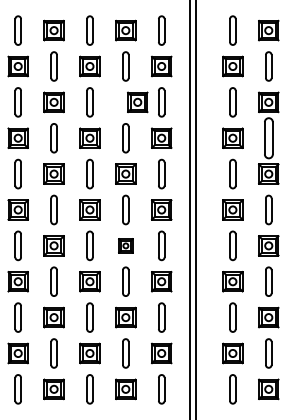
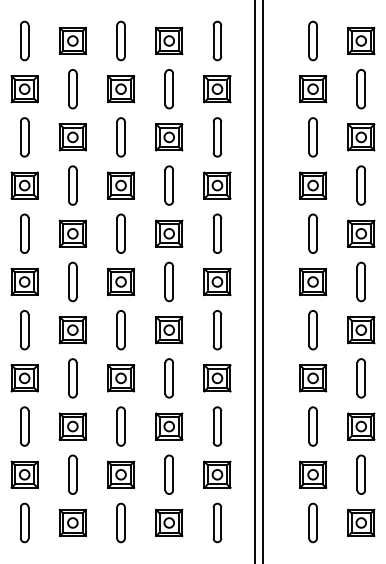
part: (137, 102) -> (169, 137), moved
part: (268, 138) -> (360, 185), size x0.71
part: (126, 246) -> (169, 330), size x1.43

